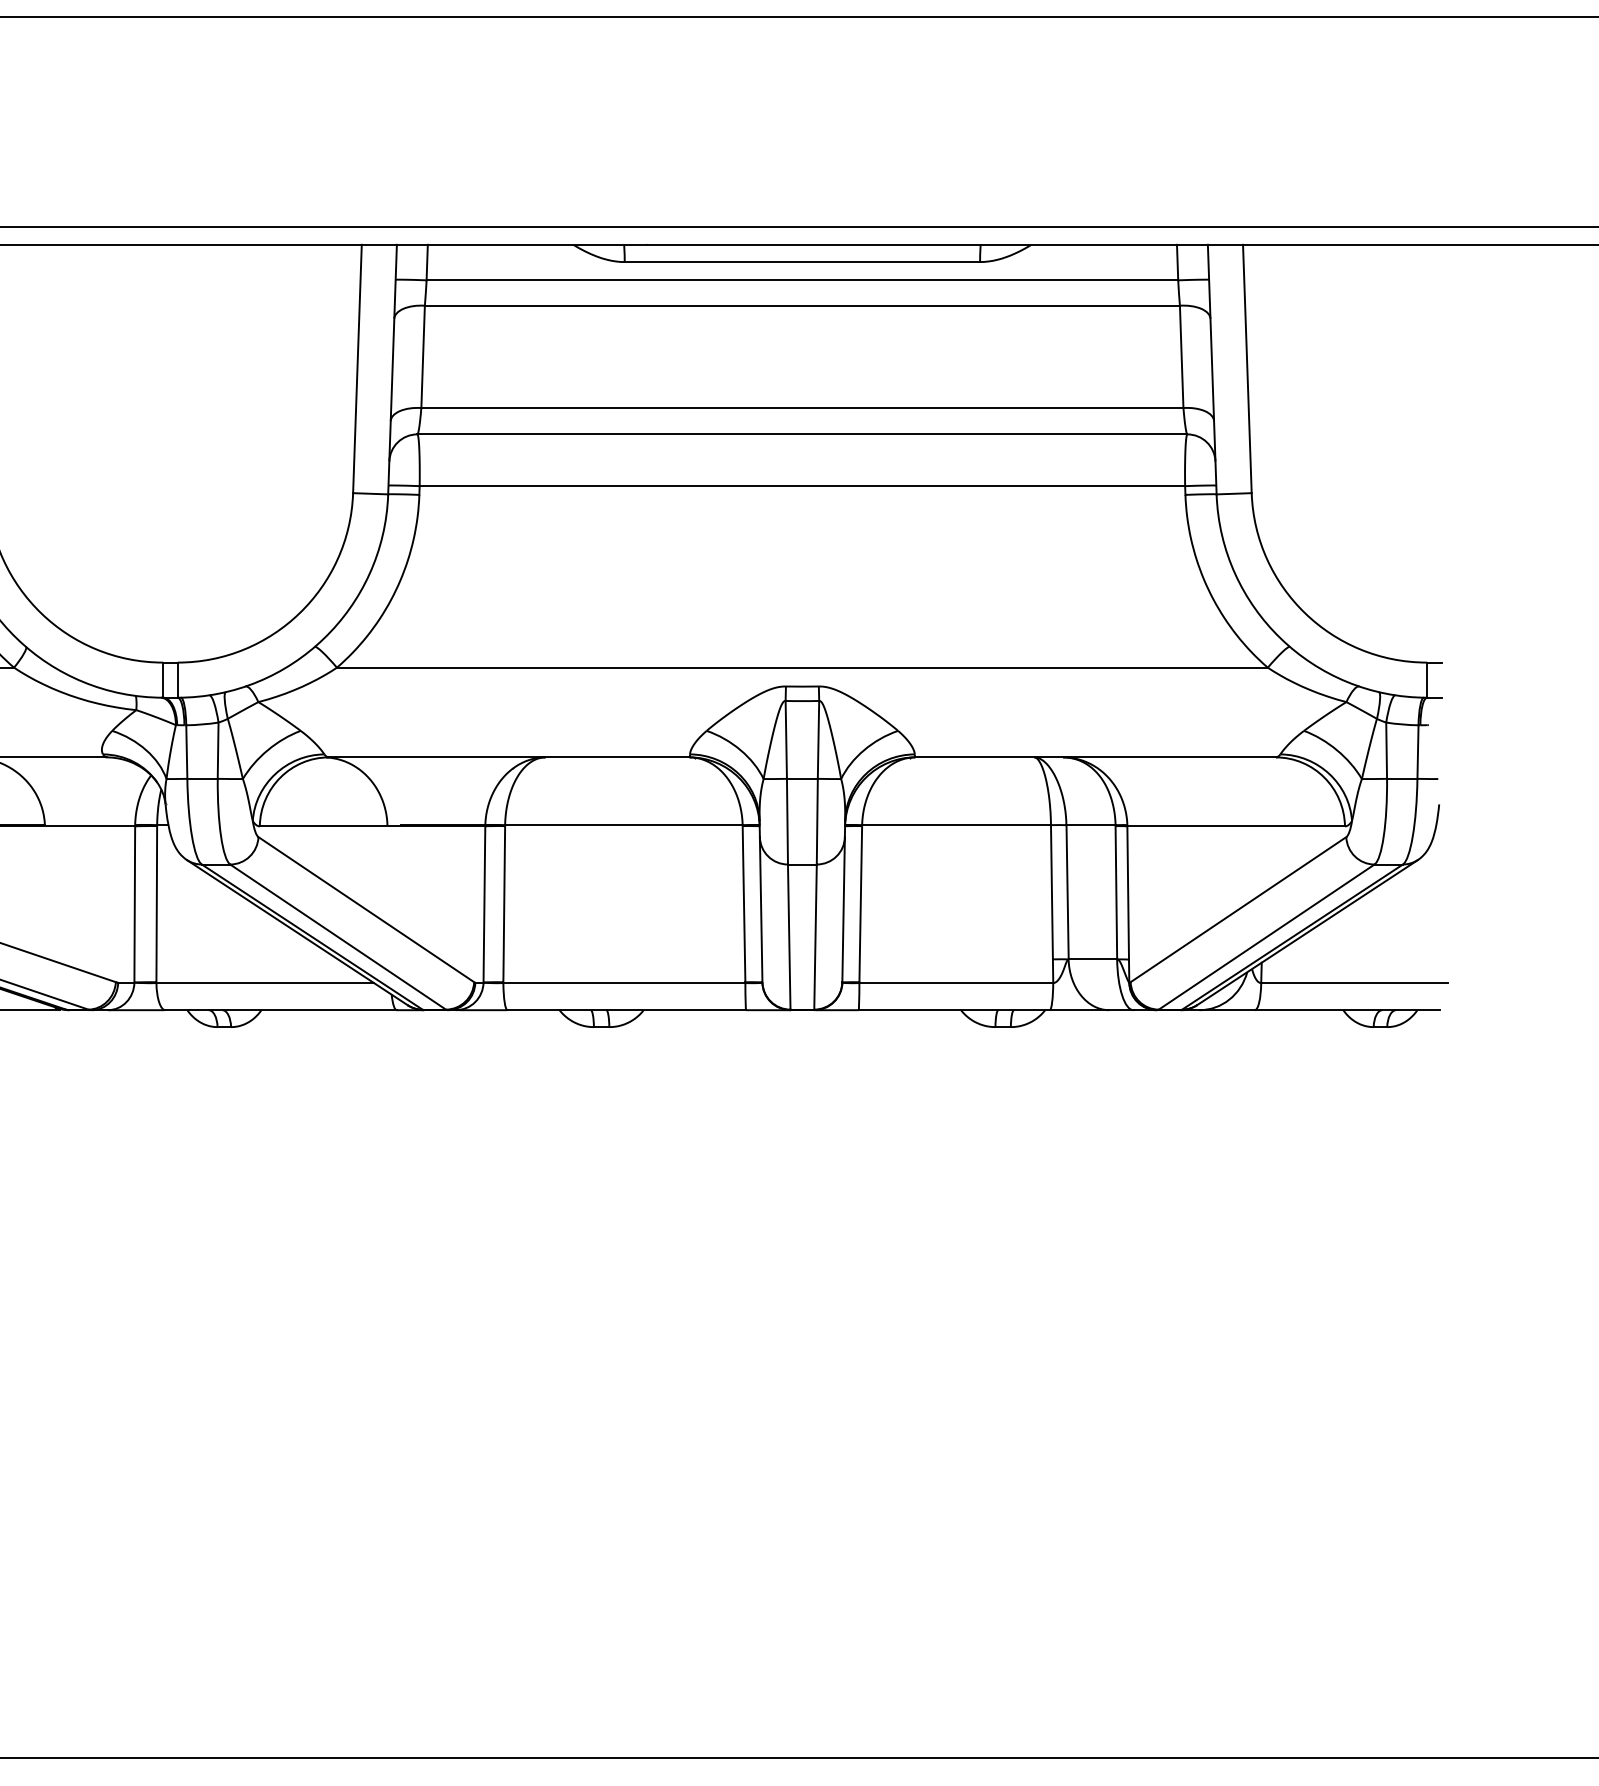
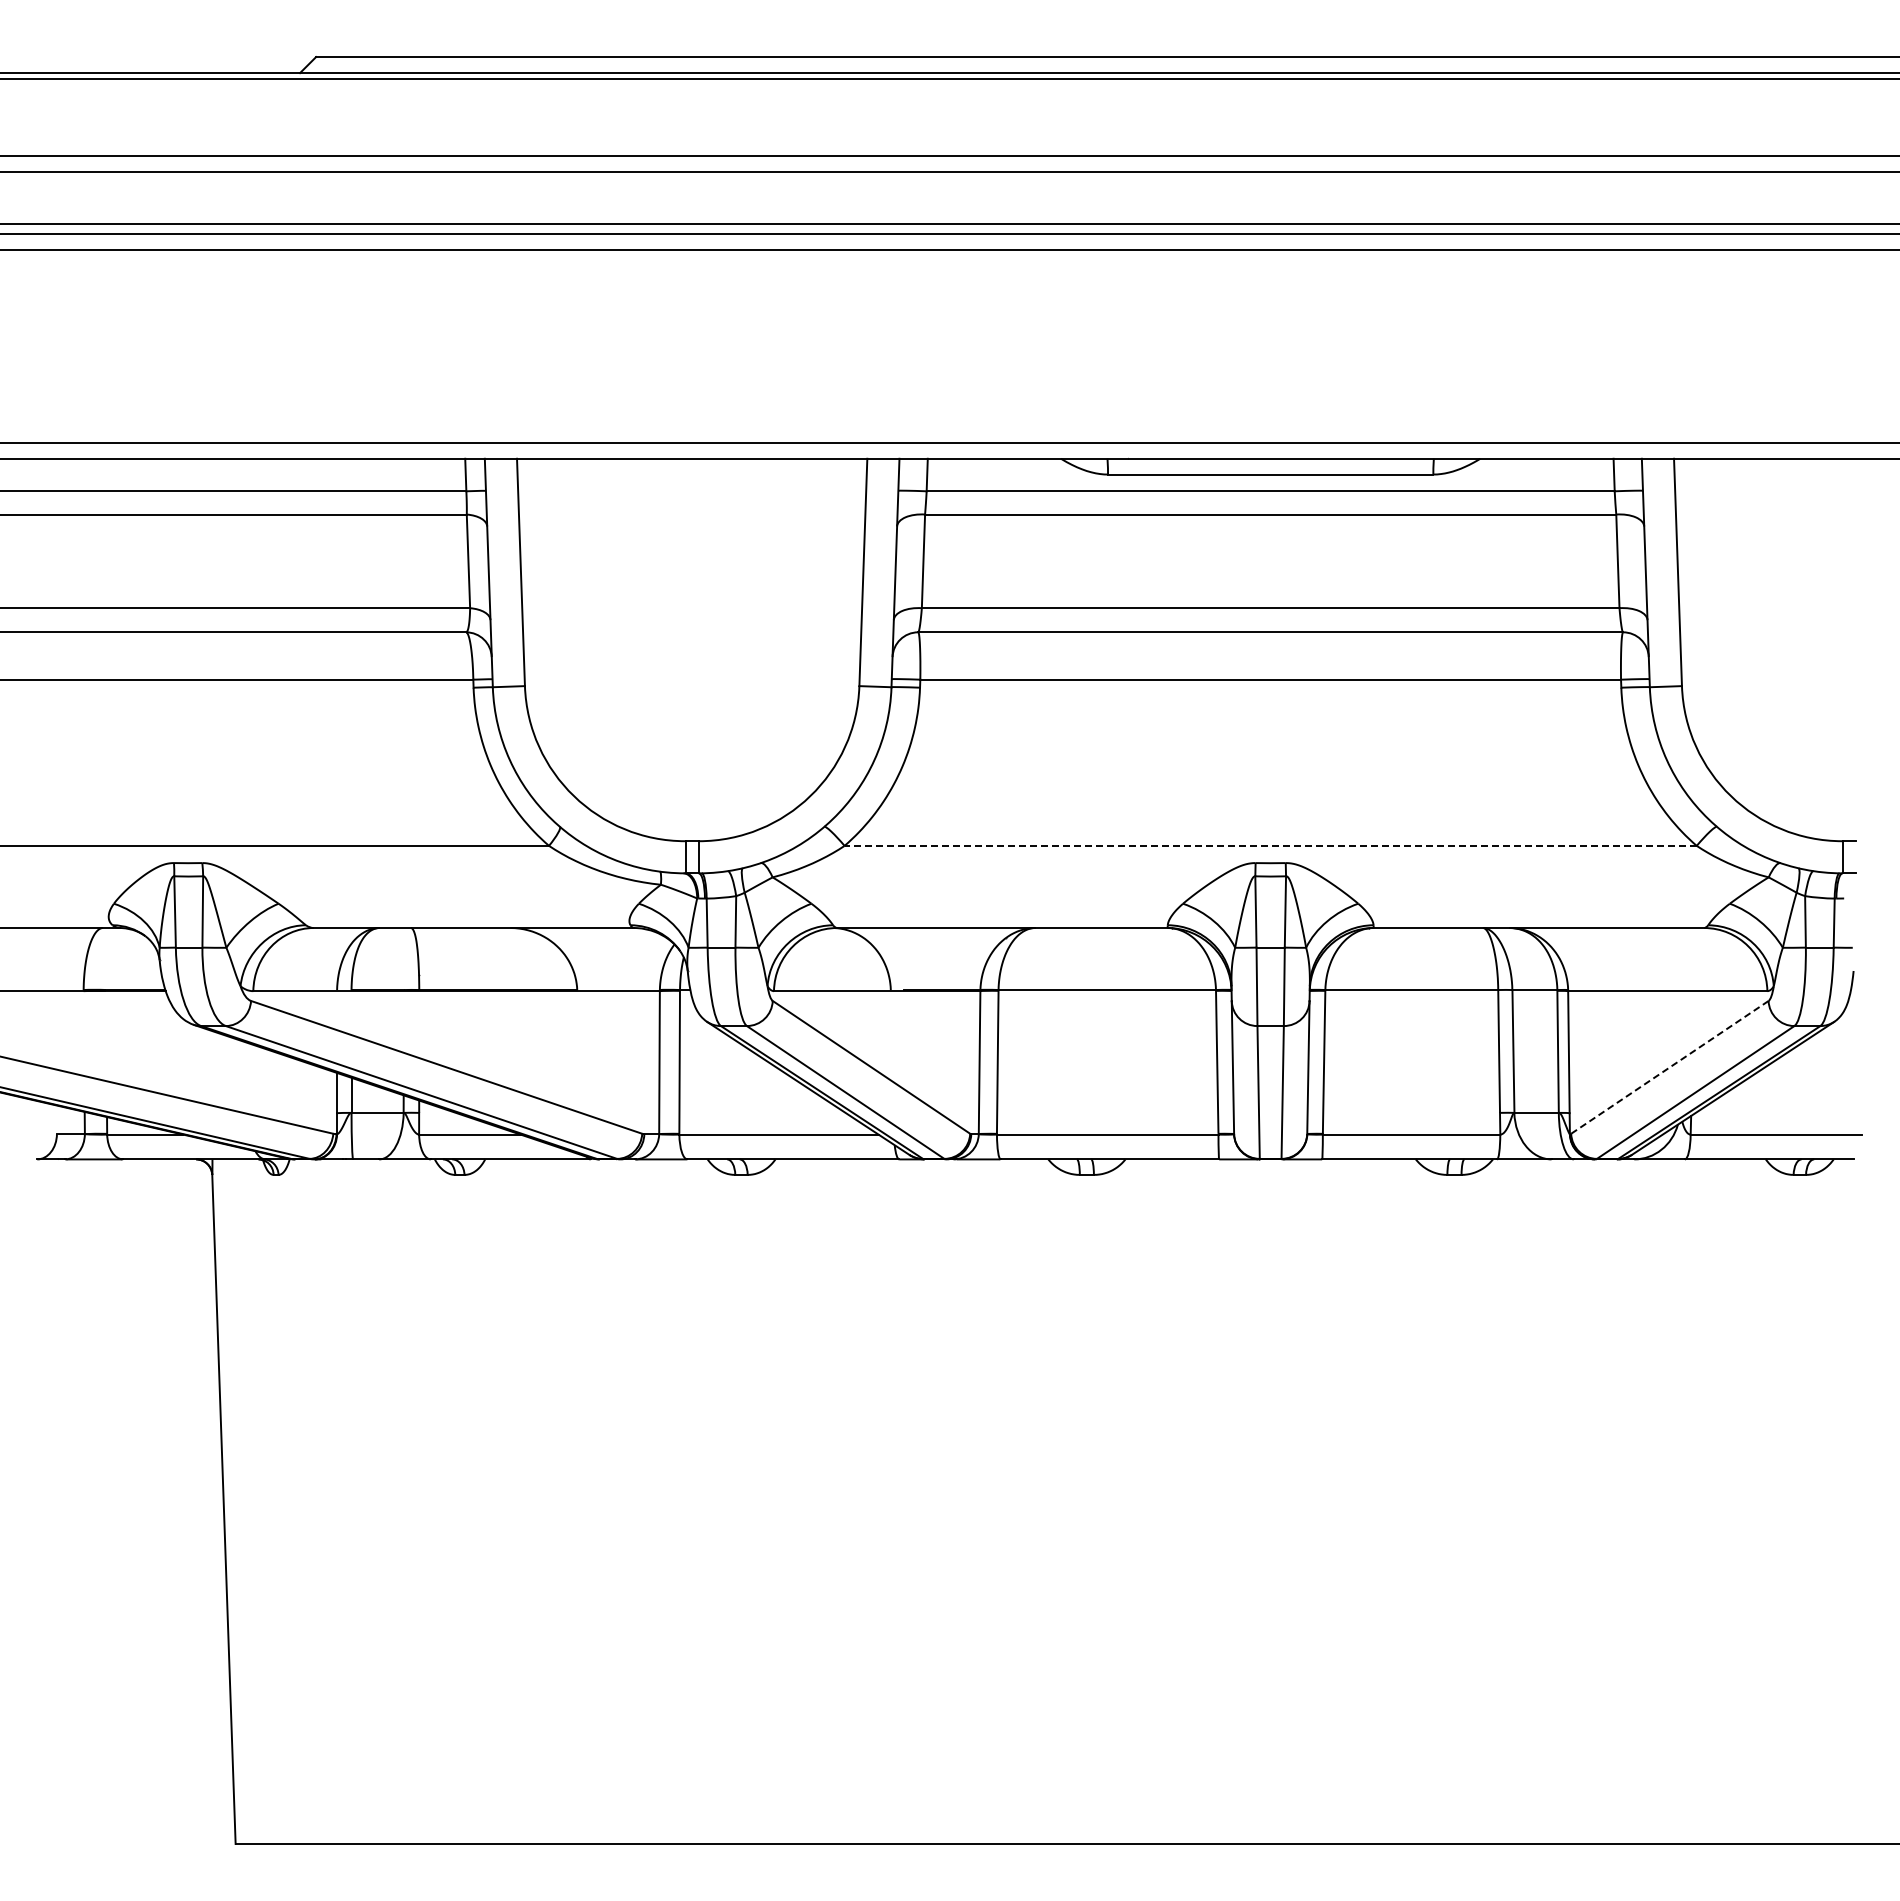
line: (802, 667) -> (1270, 845), solid -> dashed
line: (1238, 909) -> (1669, 1067), solid -> dashed

